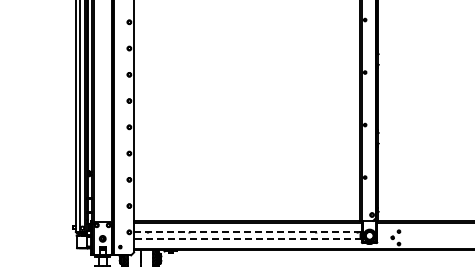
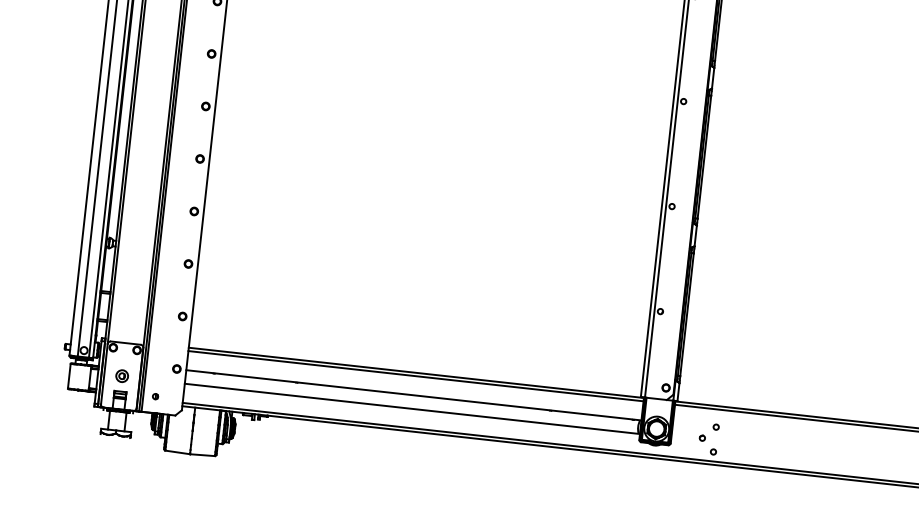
line: (247, 232) -> (413, 395), dashed -> solid
line: (247, 239) -> (411, 409), dashed -> solid

